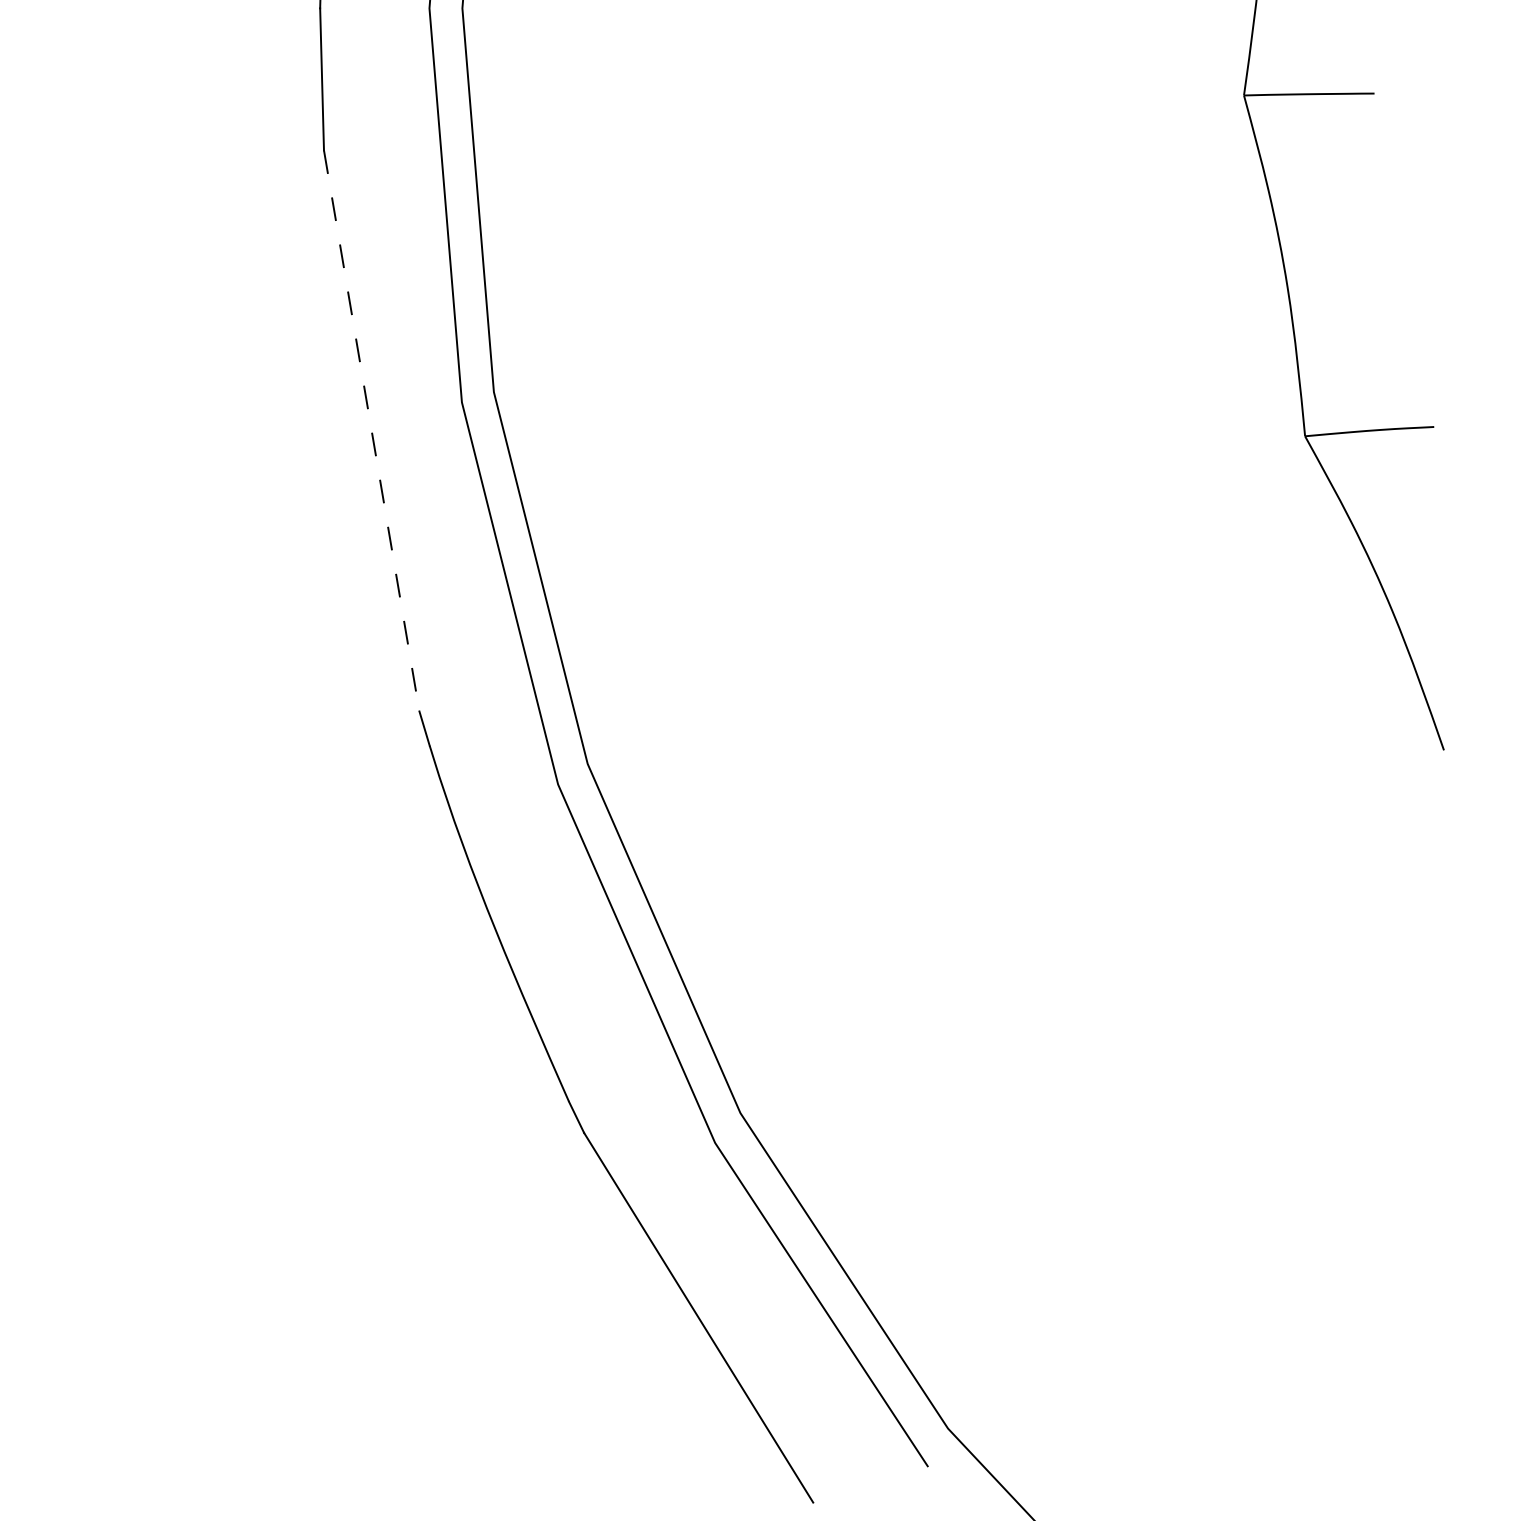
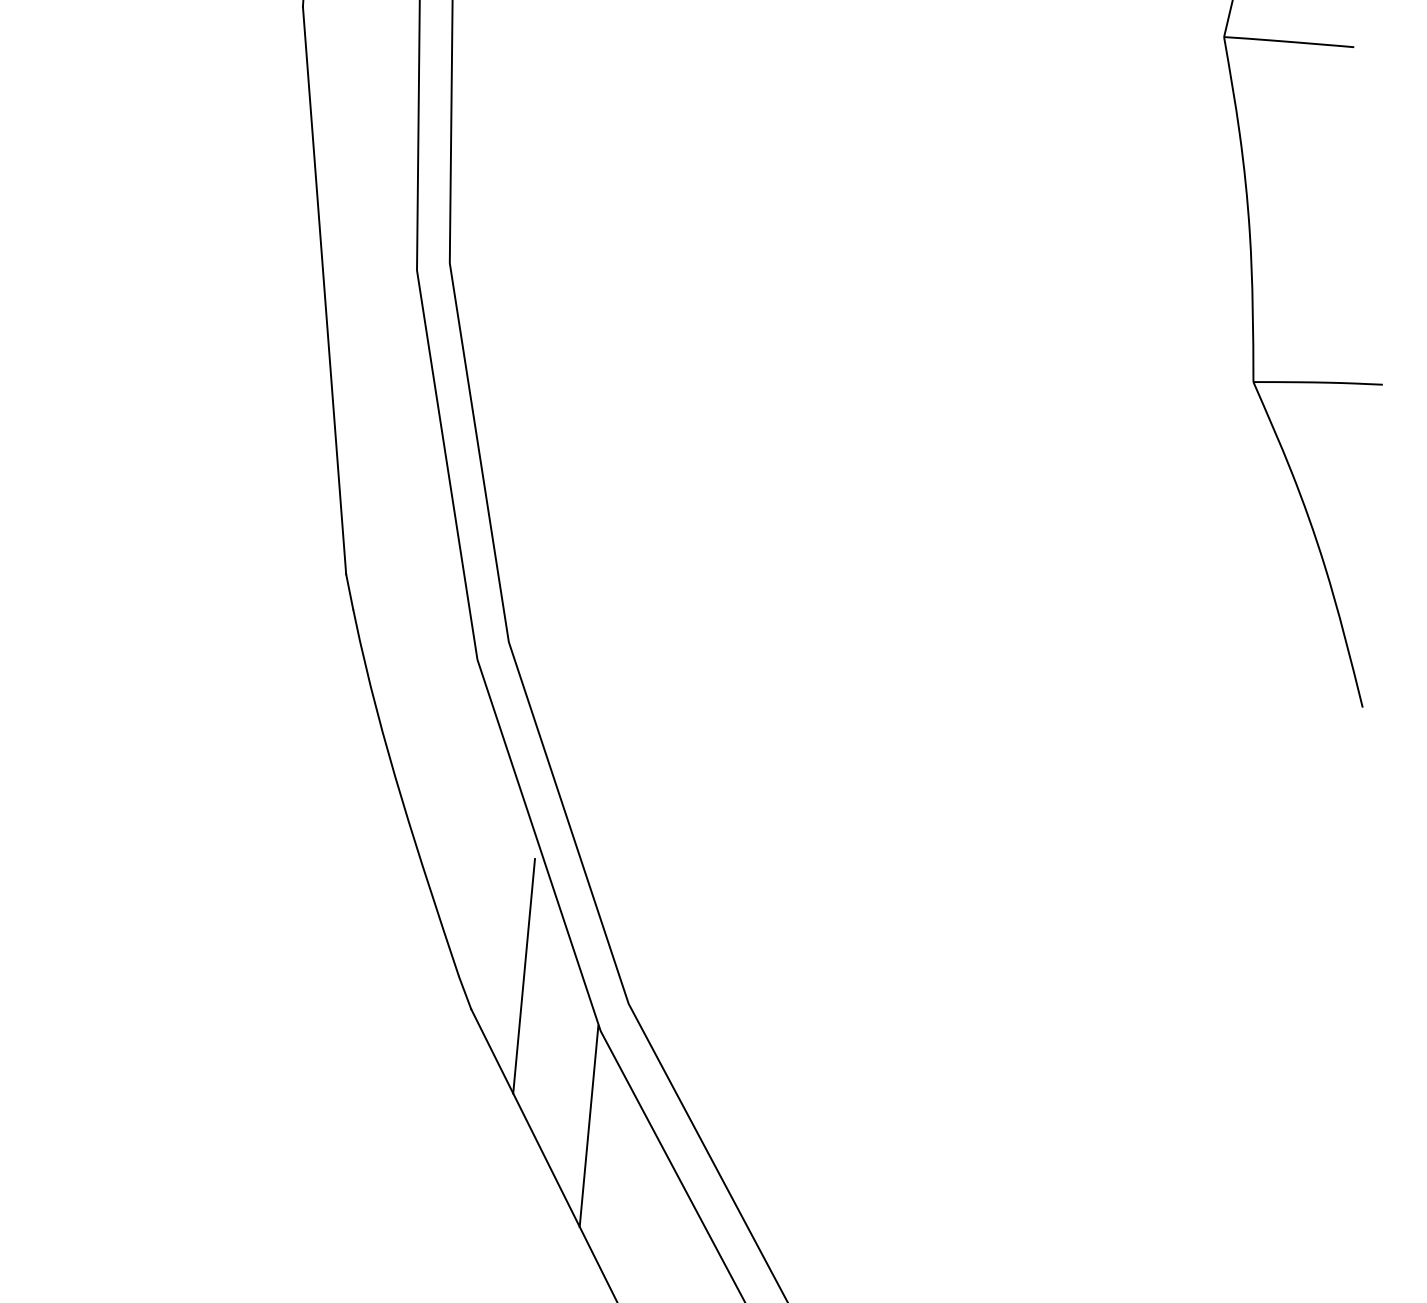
line: (371, 430) -> (324, 290), dashed -> solid
line: (633, 1095) -> (523, 976), added
line: (712, 1238) -> (589, 1126), added

